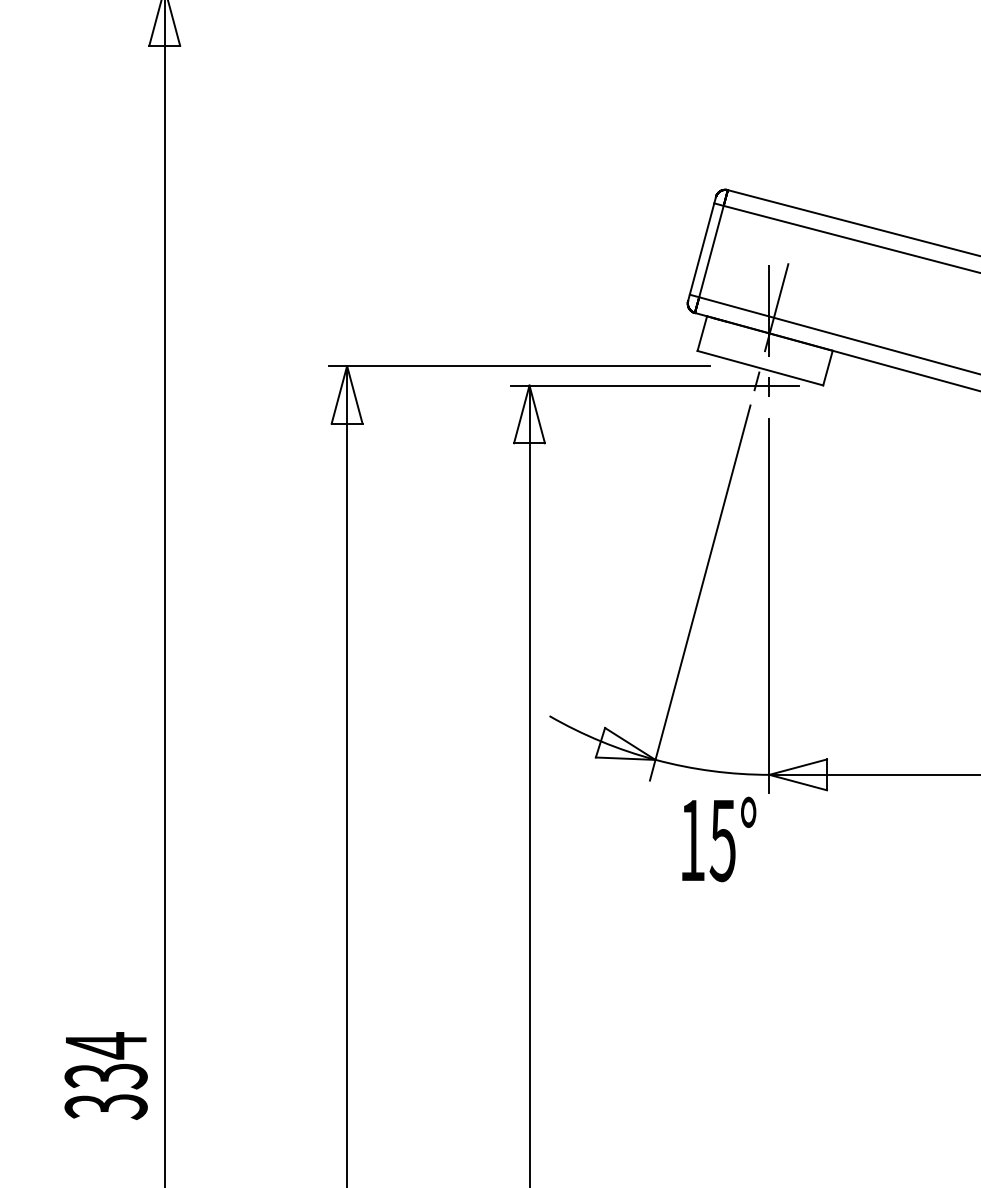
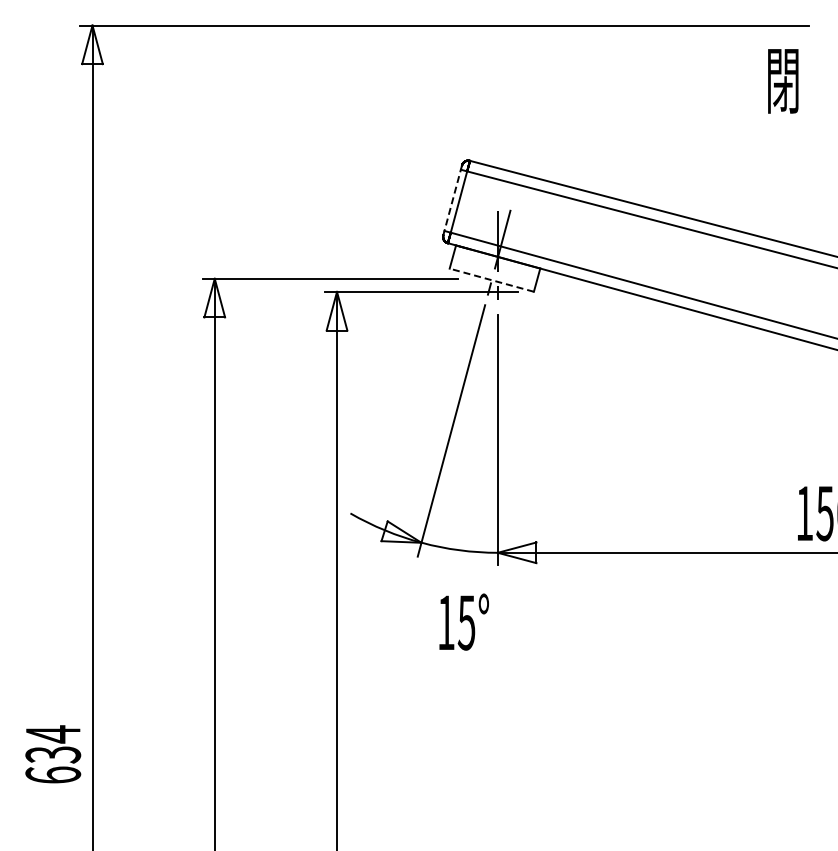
line: (701, 249) -> (452, 200), solid -> dashed
line: (759, 368) -> (491, 280), solid -> dashed
text: (718, 838) -> (463, 621), moved
text: (106, 1107) -> (53, 775), 334 -> 634

